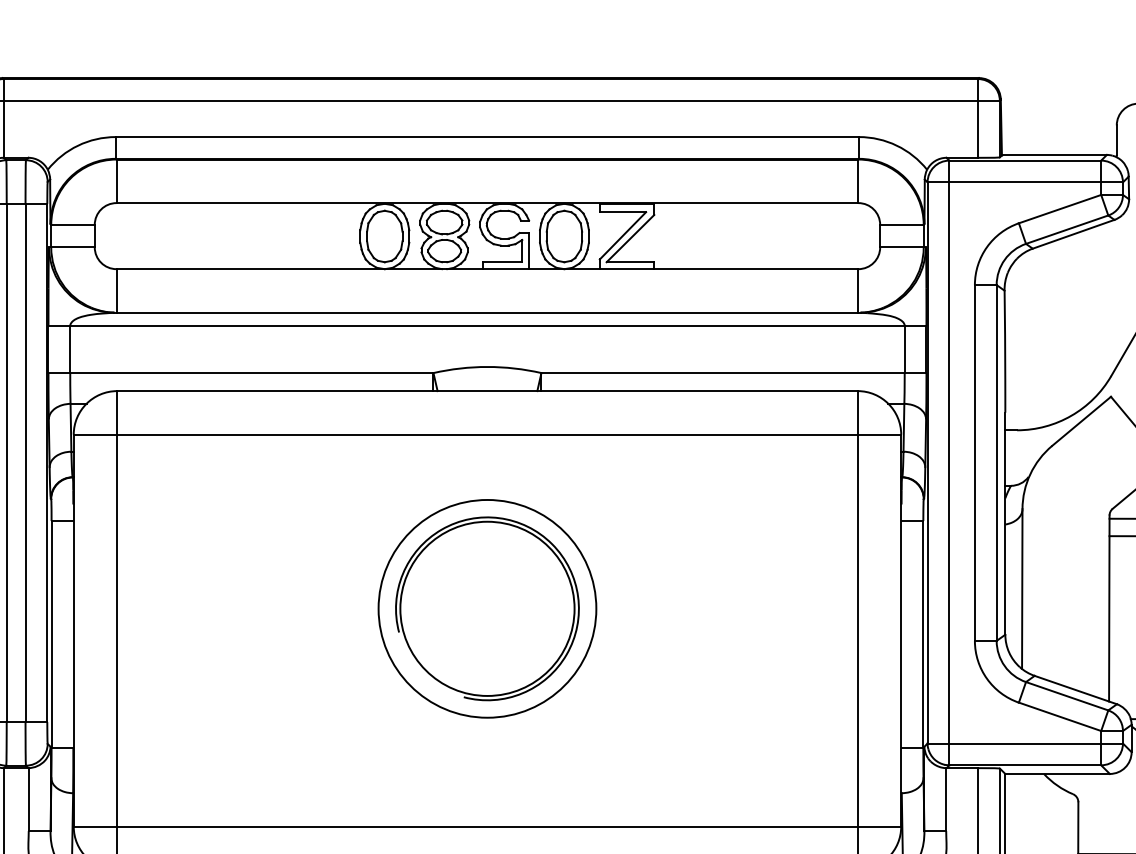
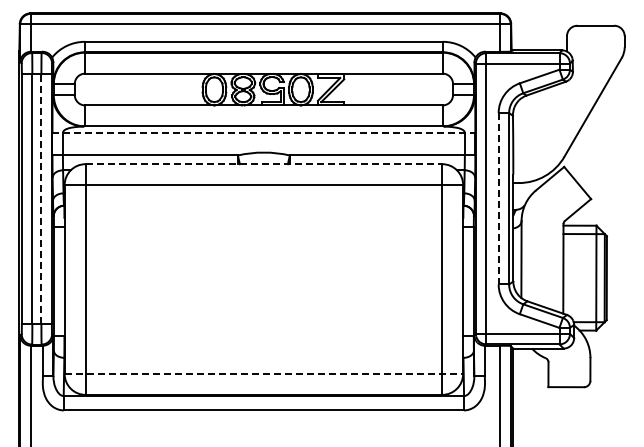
line: (488, 325) -> (264, 132), solid -> dashed
line: (488, 391) -> (264, 164), solid -> dashed
line: (25, 462) -> (41, 198), solid -> dashed
line: (974, 462) -> (498, 198), solid -> dashed
part: (486, 607) -> (263, 268), removed
line: (488, 825) -> (264, 373), solid -> dashed

